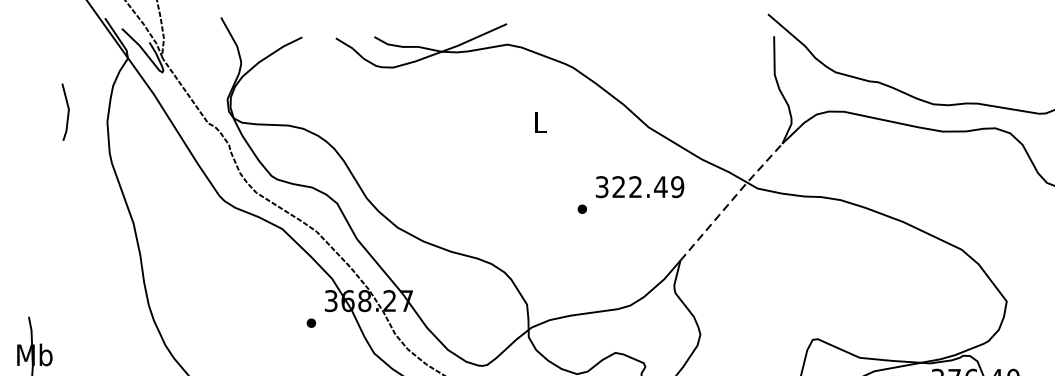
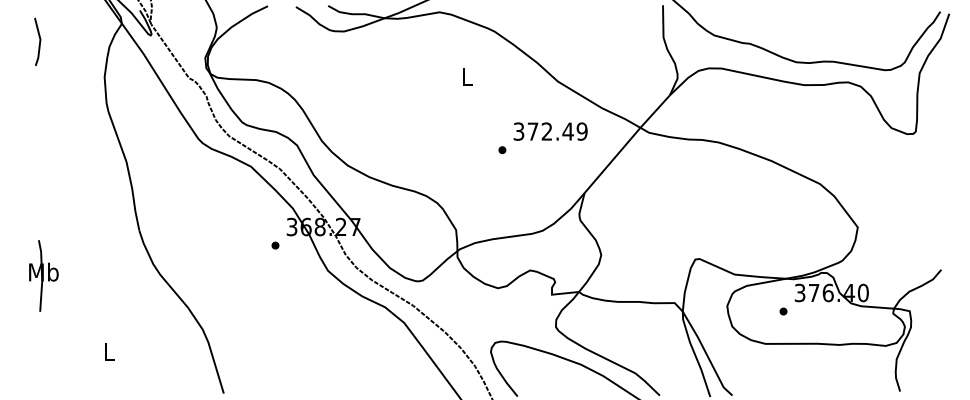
line: (67, 111) -> (39, 41), moved
text: (618, 186) -> (532, 131), 322.49 -> 372.49
line: (731, 201) -> (627, 143), dashed -> solid

